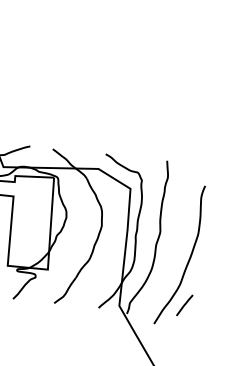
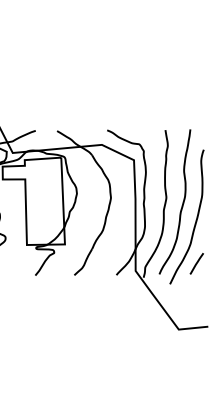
curve: (176, 238) -> (182, 201), added

